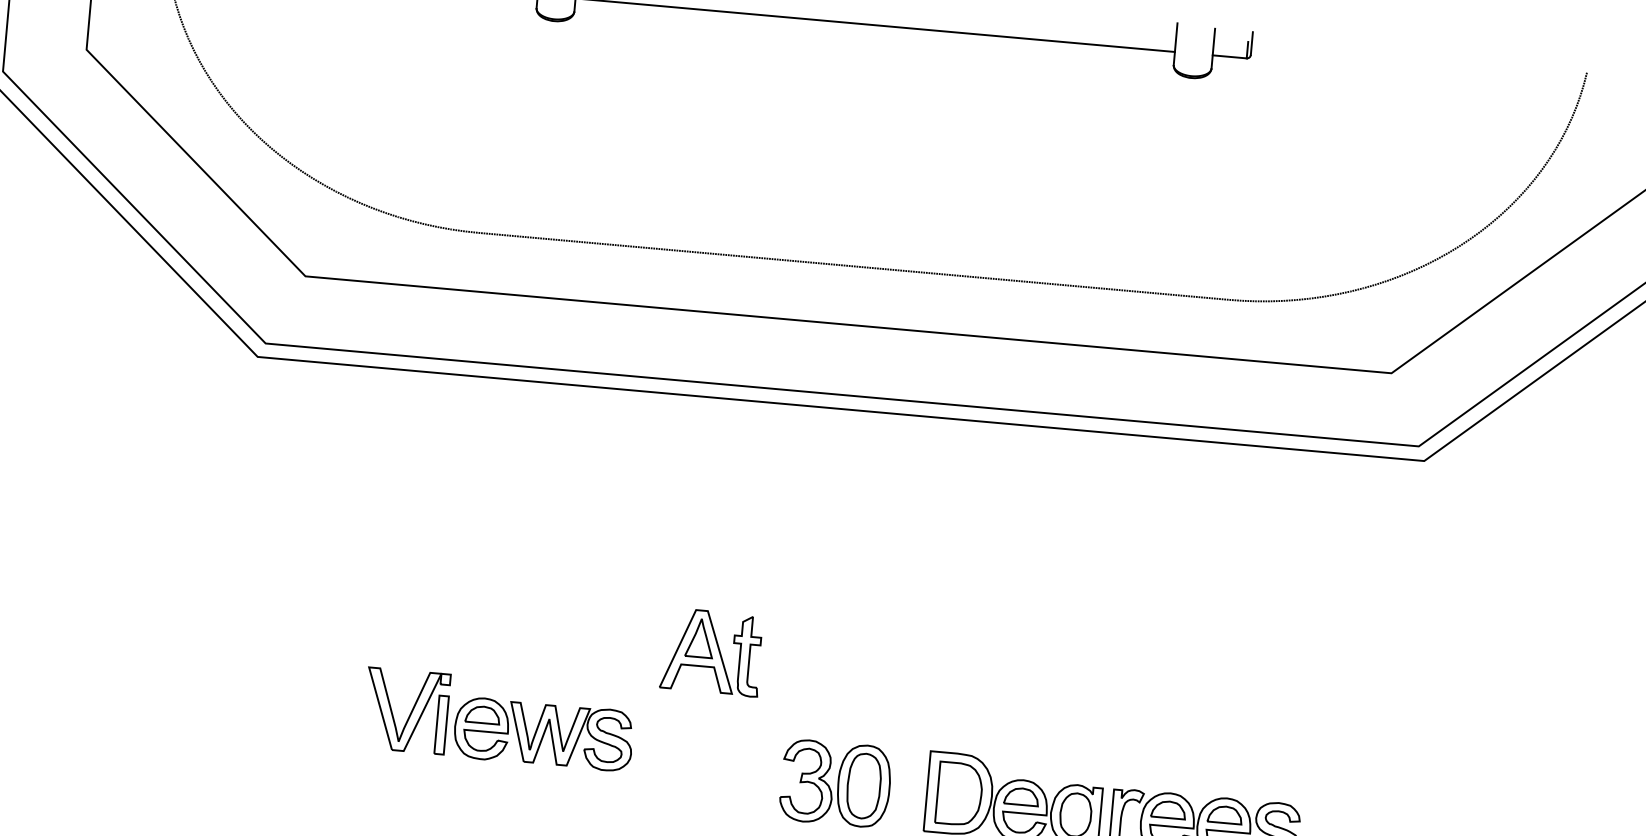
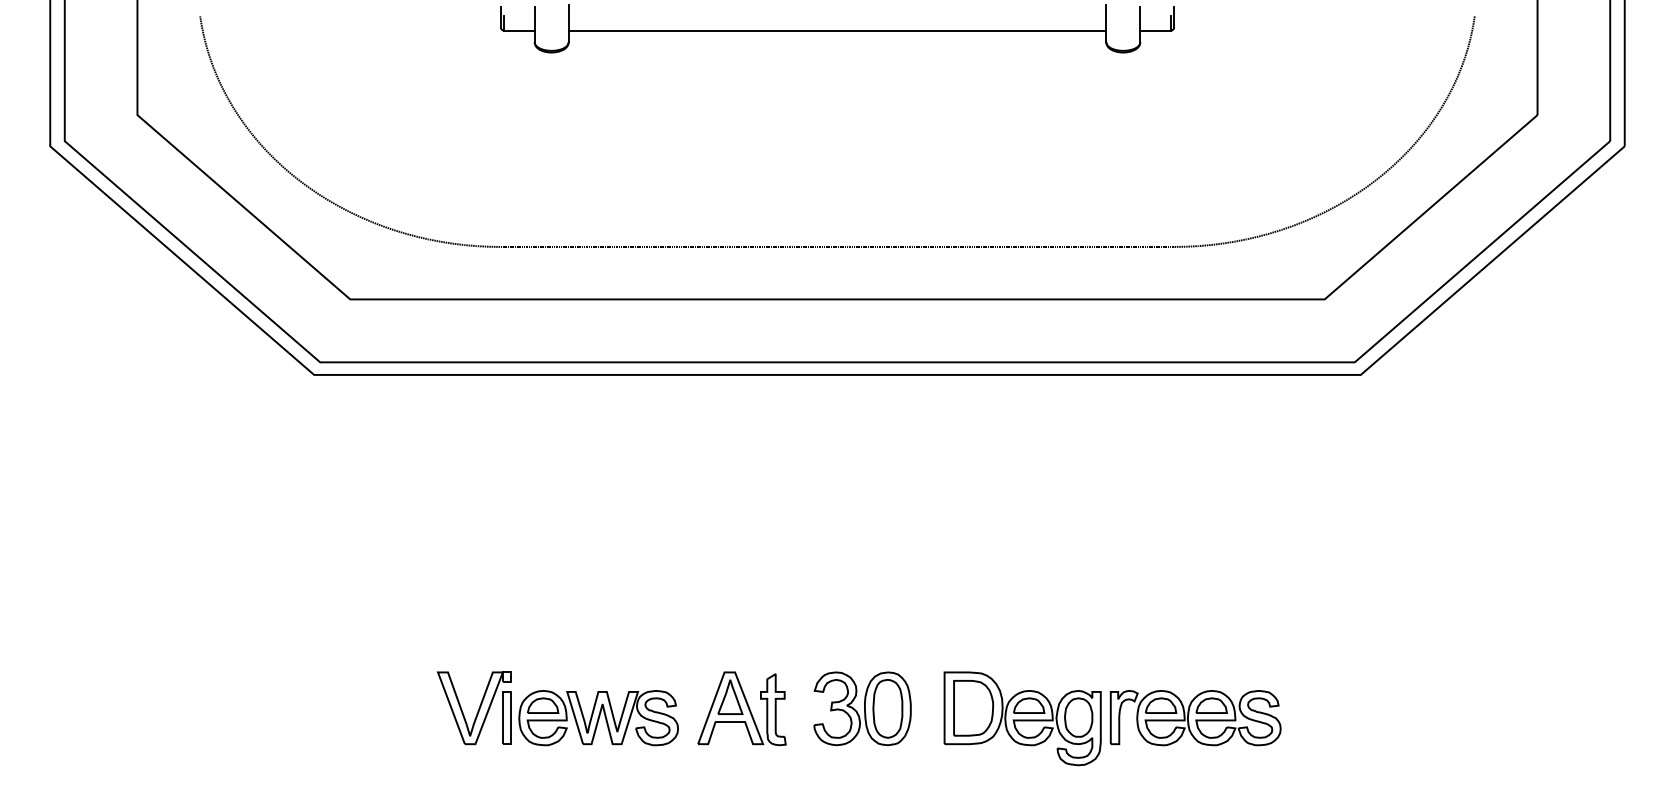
part: (711, 651) -> (741, 708), moved
part: (498, 719) -> (557, 708), moved

